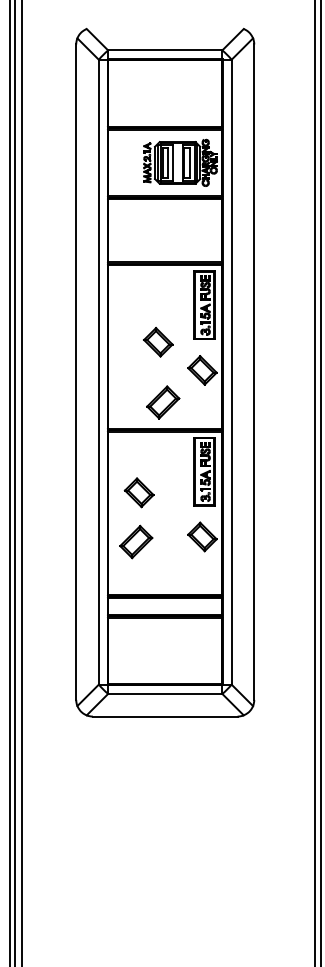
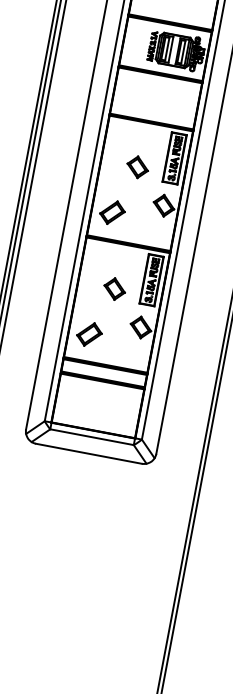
part: (158, 341) -> (138, 166), moved
part: (163, 402) -> (112, 212), moved
part: (138, 492) -> (114, 288), moved
part: (136, 541) -> (89, 334), moved

